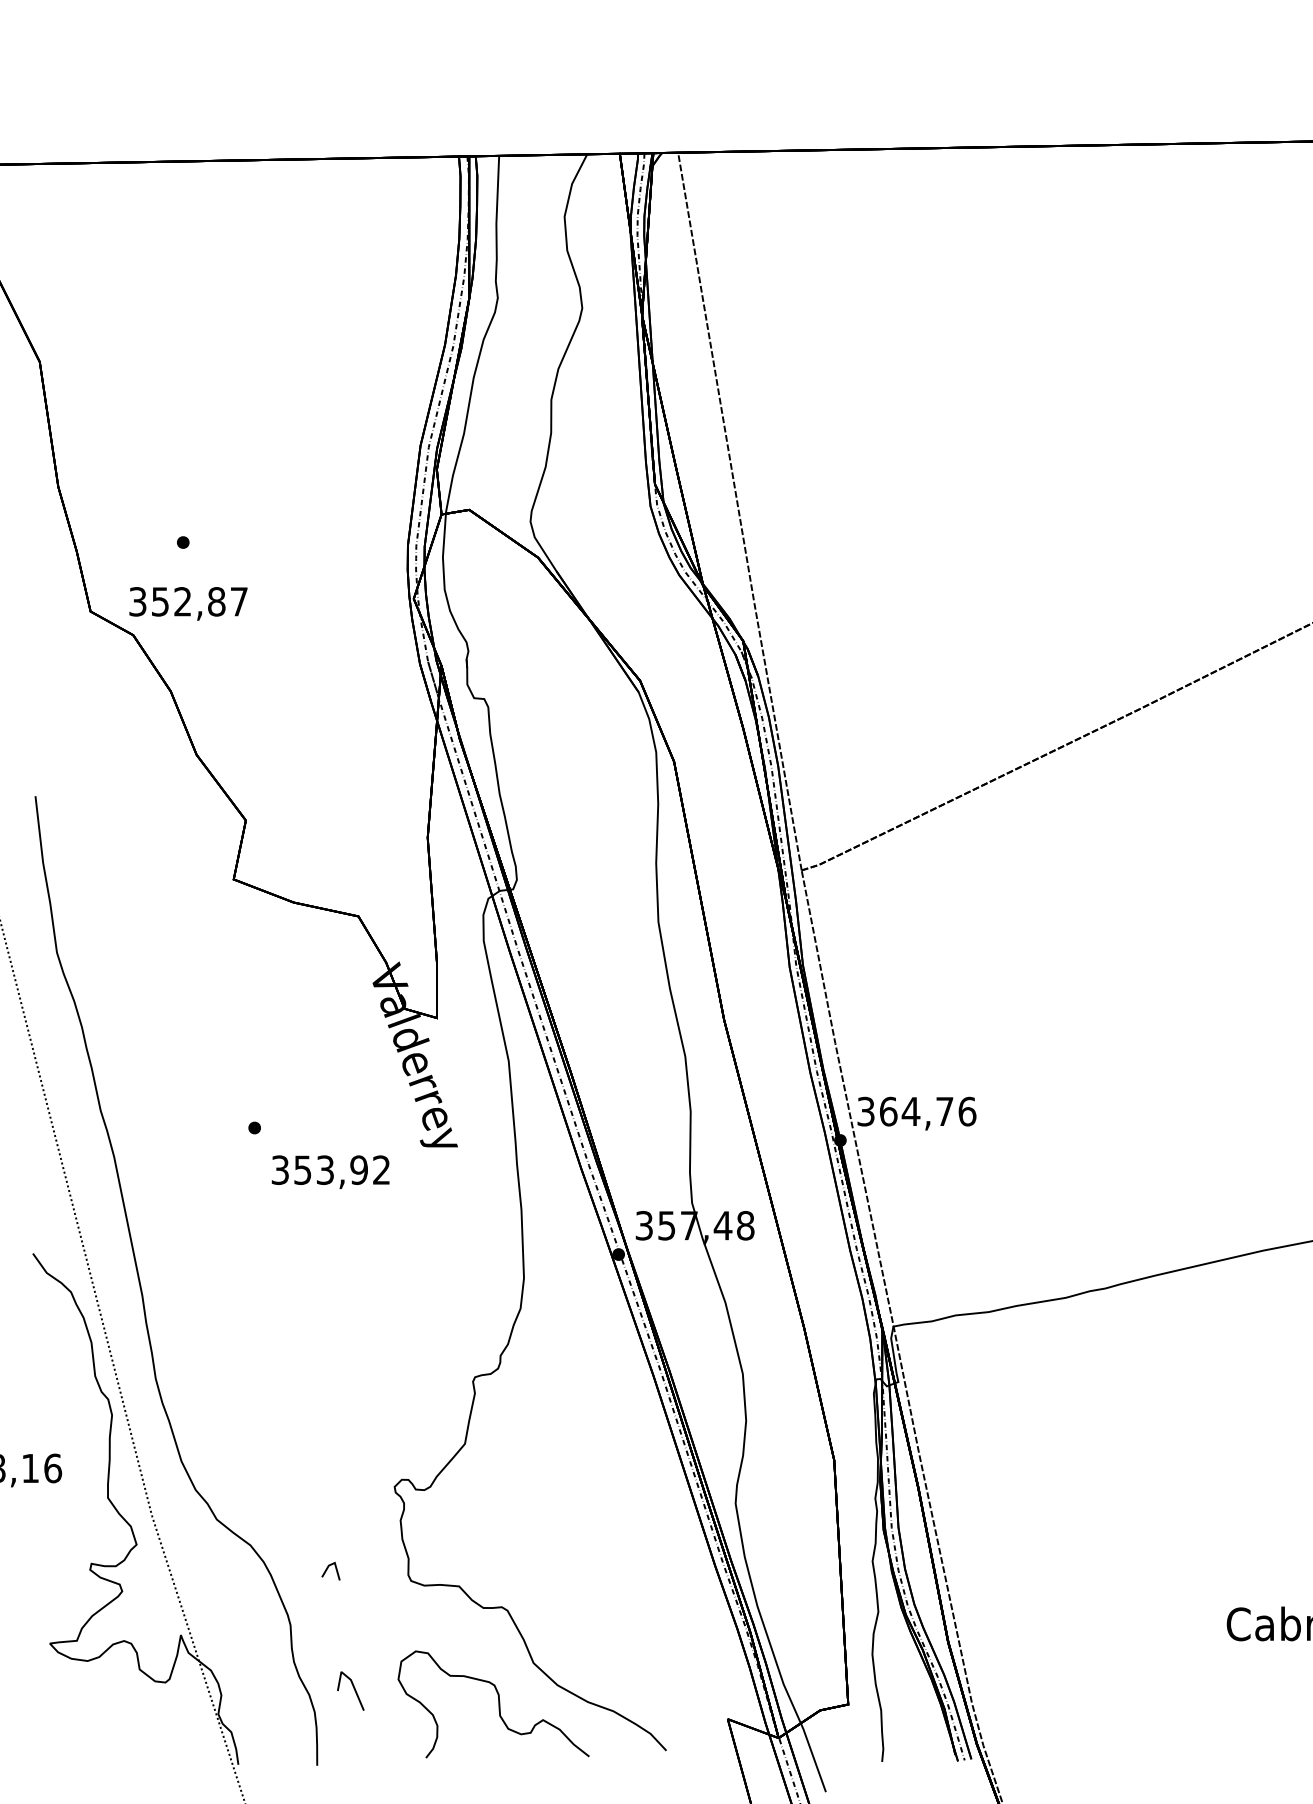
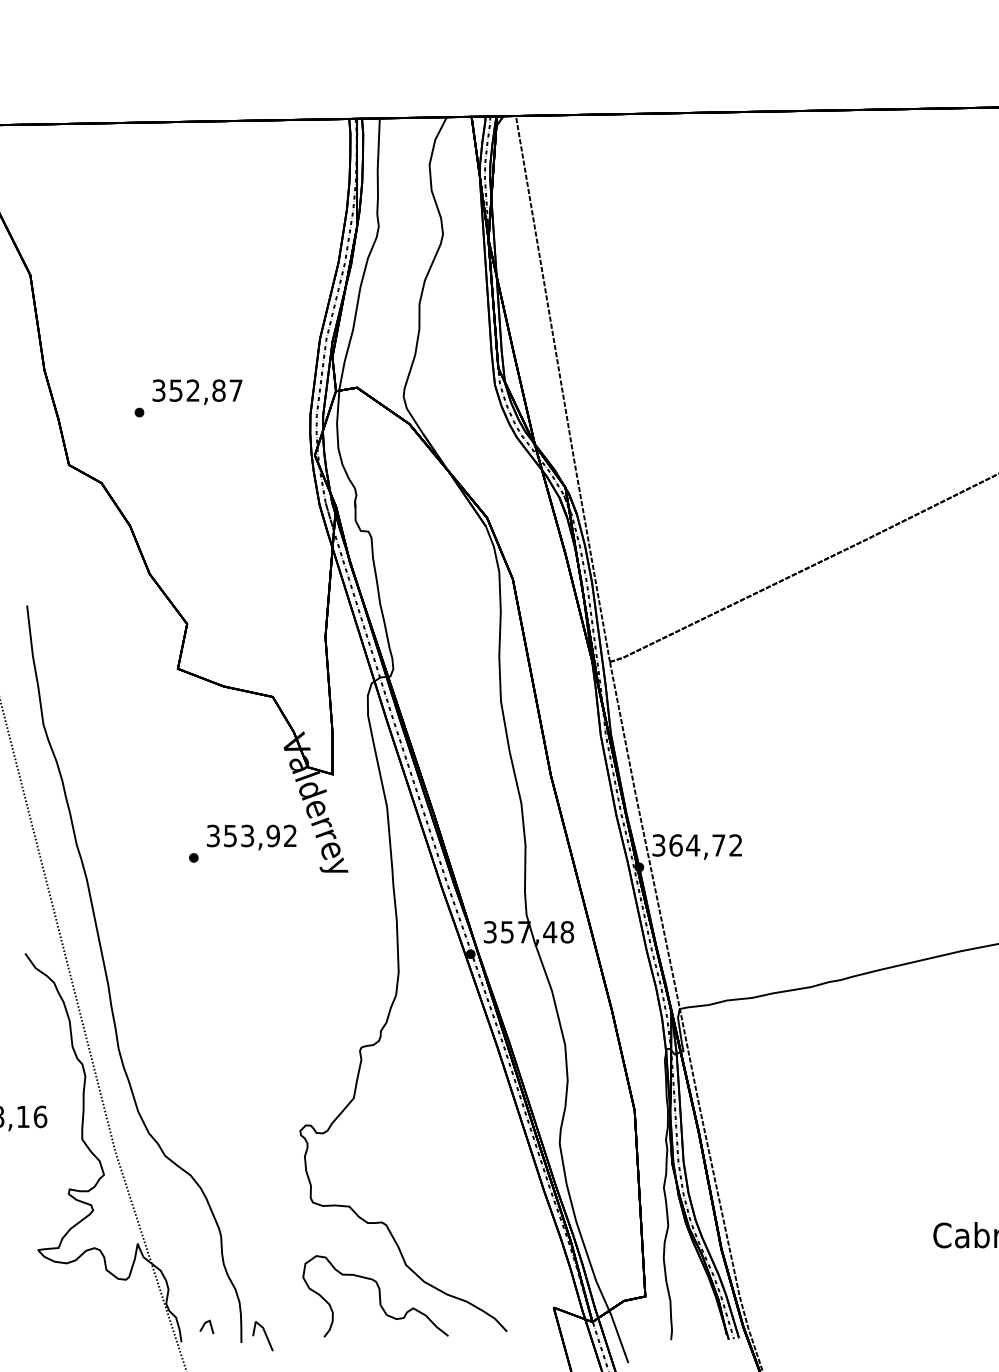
text: (188, 602) -> (197, 391), moved
text: (966, 1111) -> (735, 845), 364,76 -> 364,72
text: (330, 1172) -> (251, 837), moved
line: (327, 1570) -> (204, 1326), moved
line: (352, 1688) -> (264, 1334), moved

